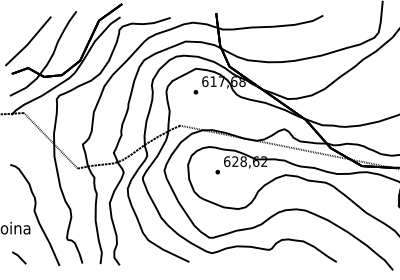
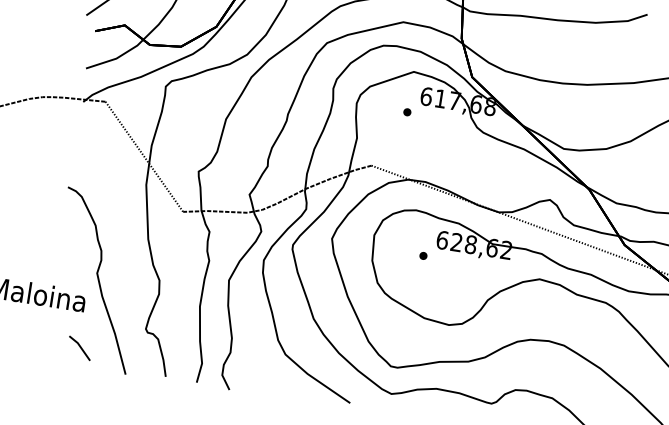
line: (19, 257) -> (80, 347), moved

